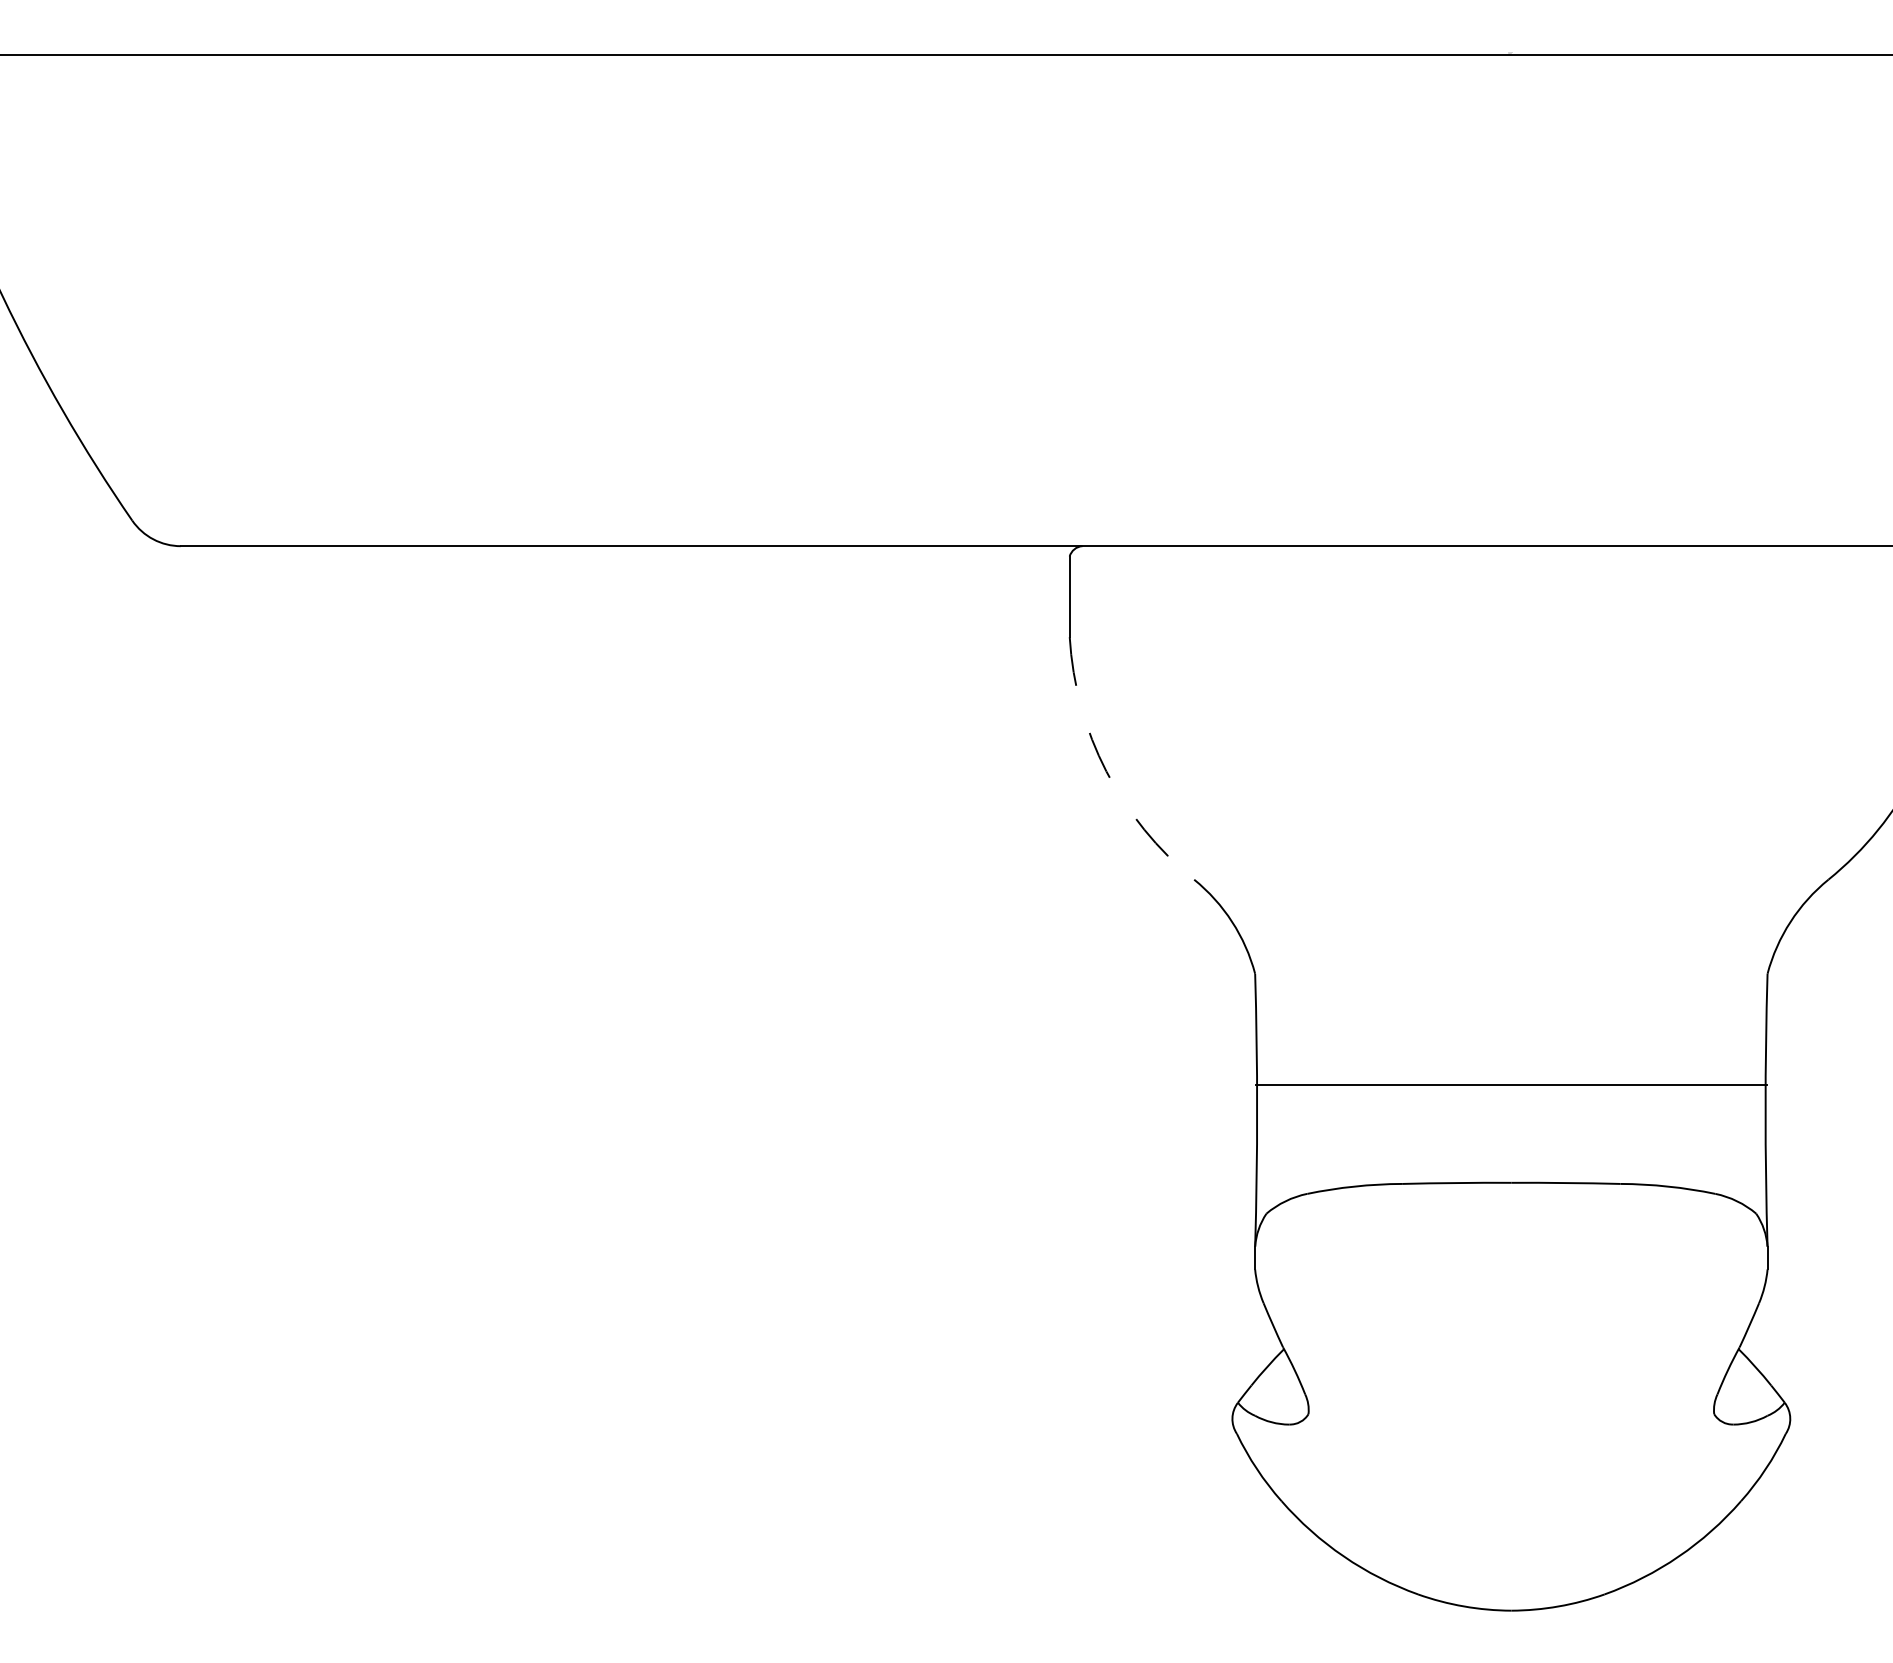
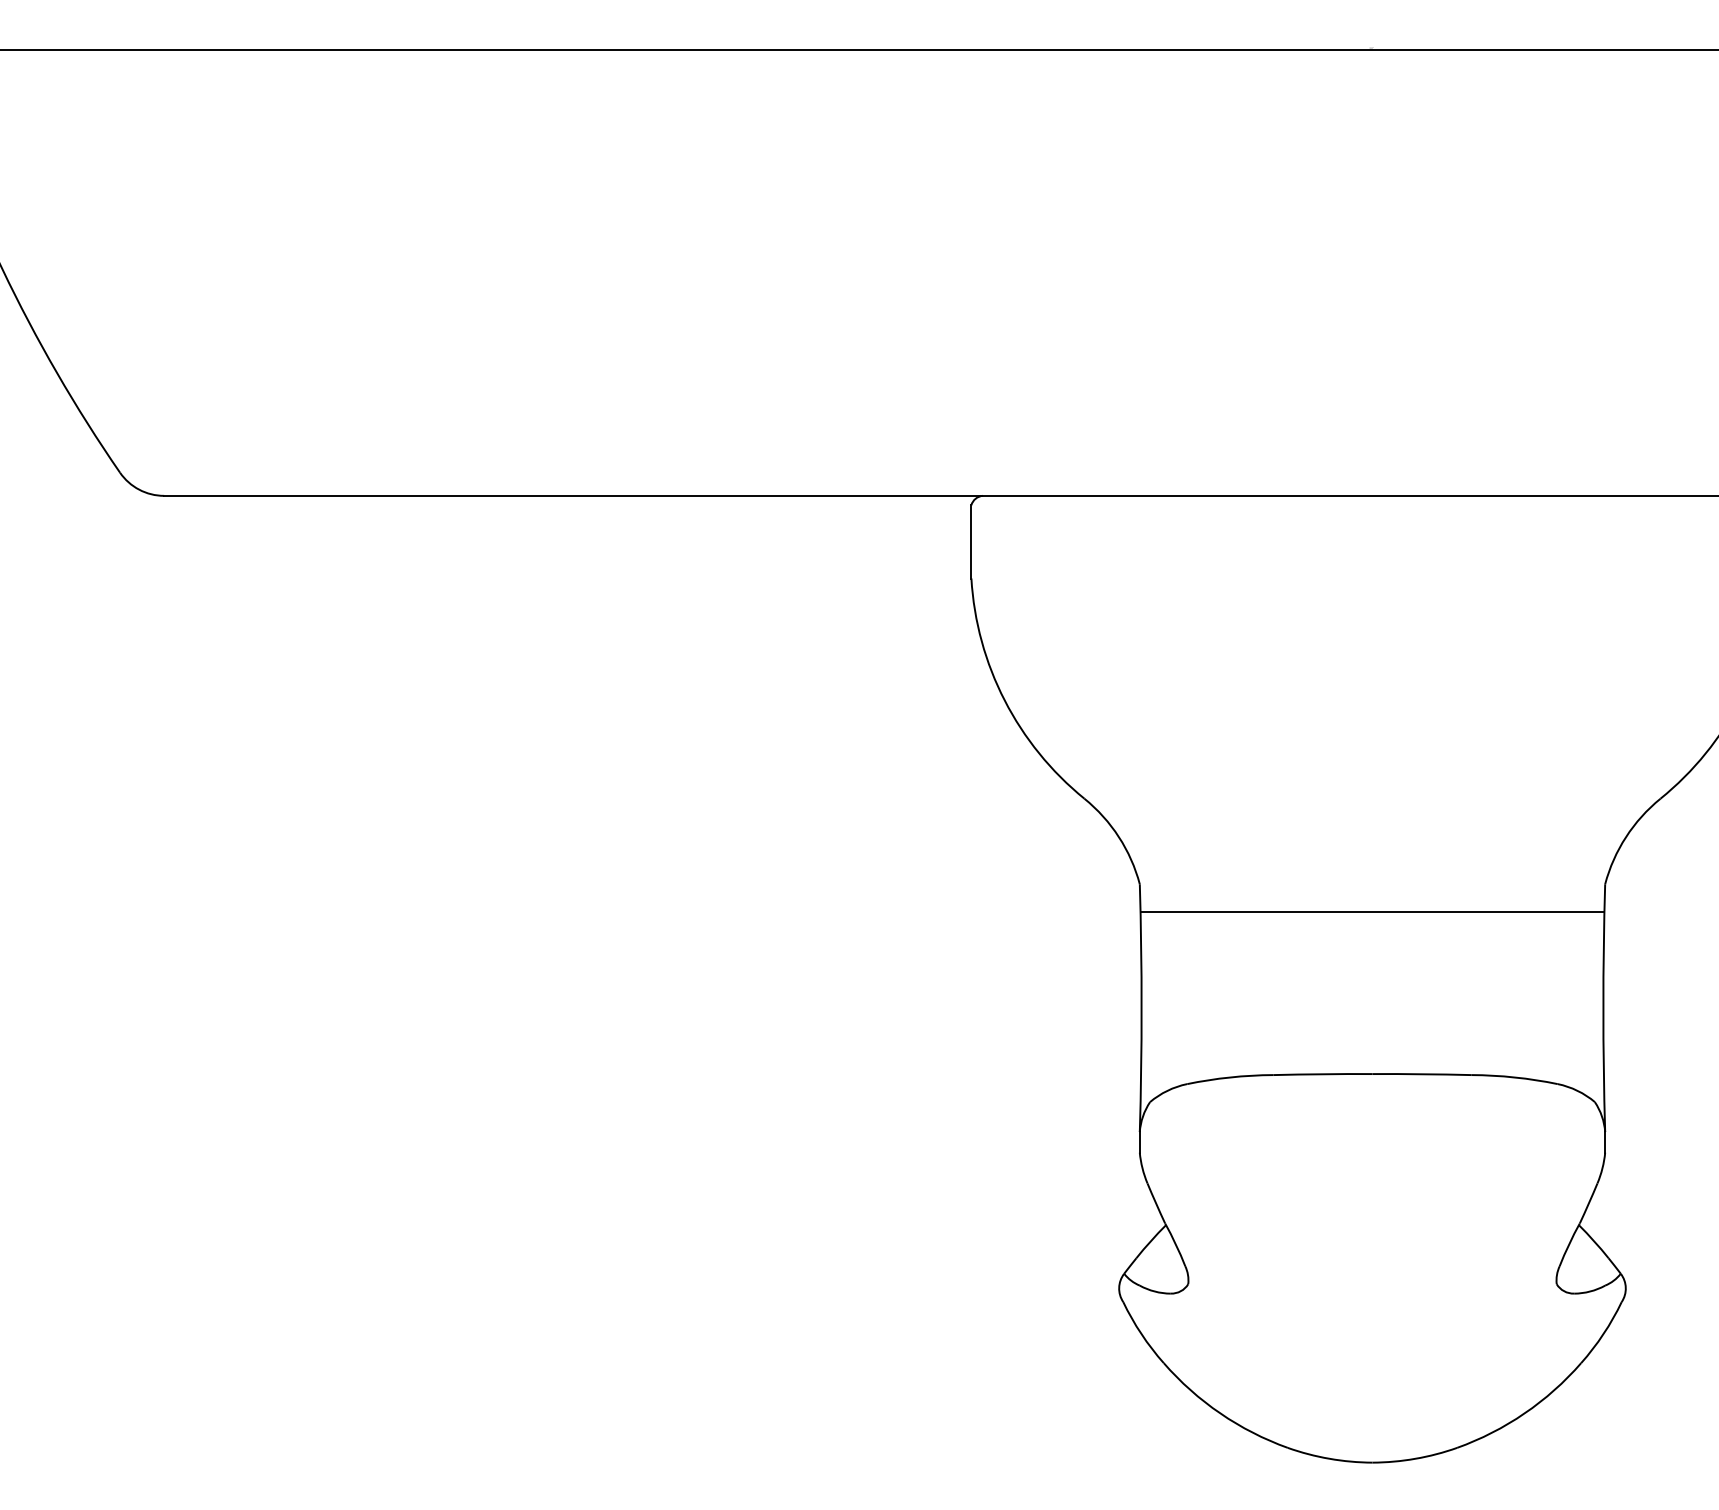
arc: (1106, 771) -> (1004, 700), dashed -> solid
line: (1511, 1085) -> (1372, 912), moved

